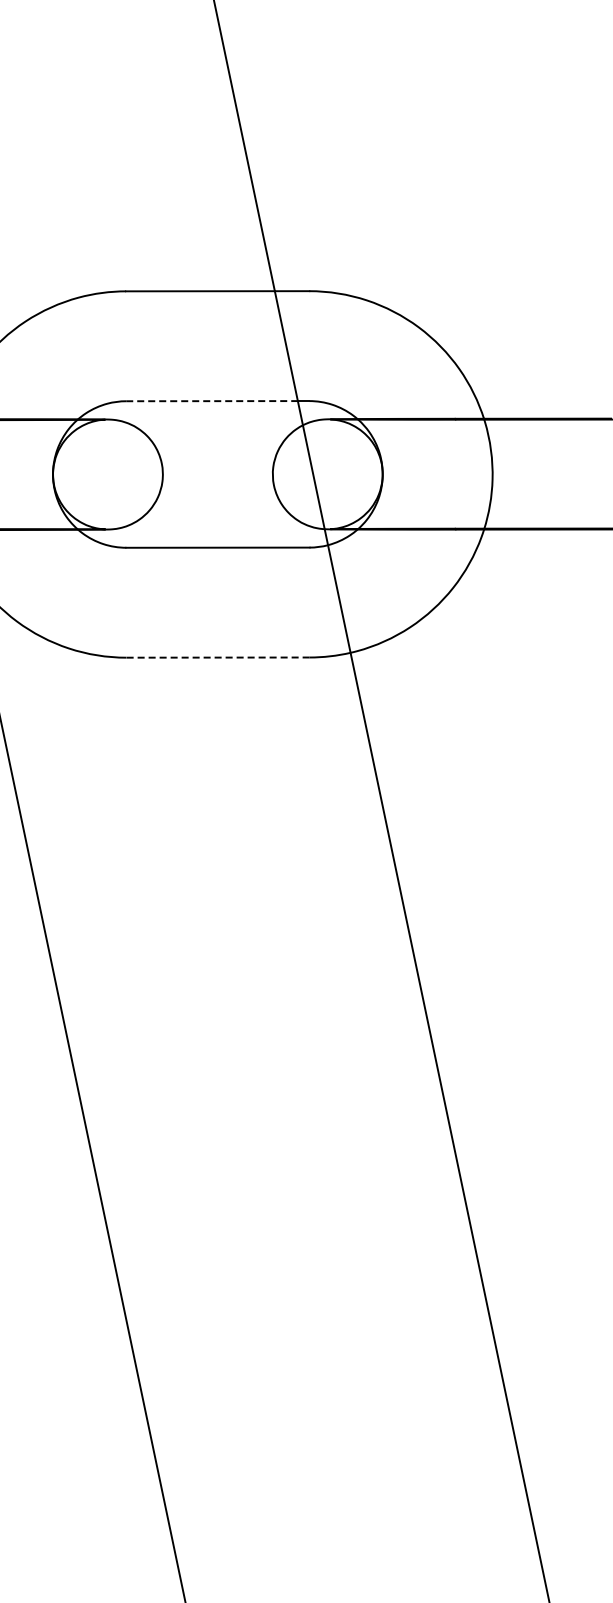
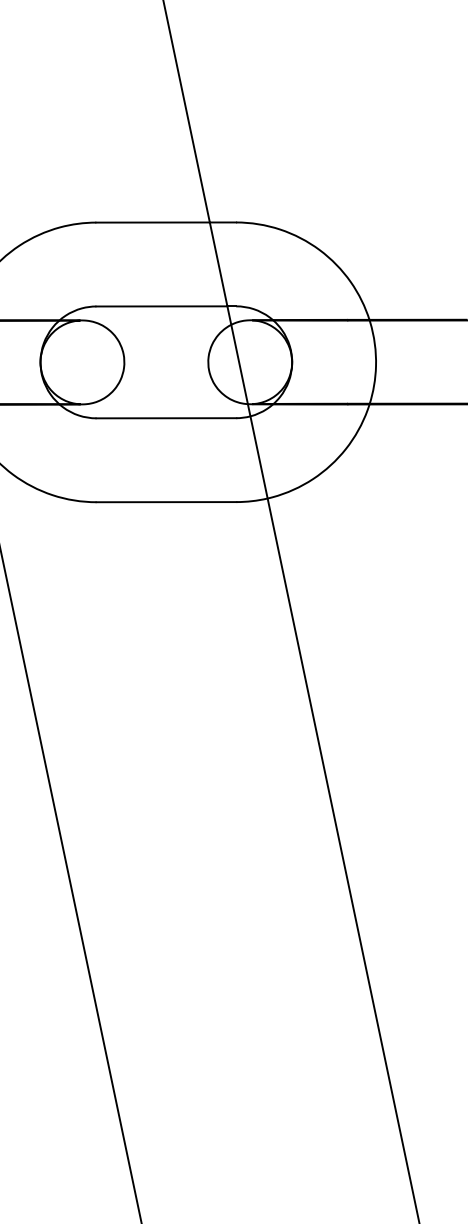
line: (212, 401) -> (162, 306), dashed -> solid
line: (218, 657) -> (166, 502), dashed -> solid

